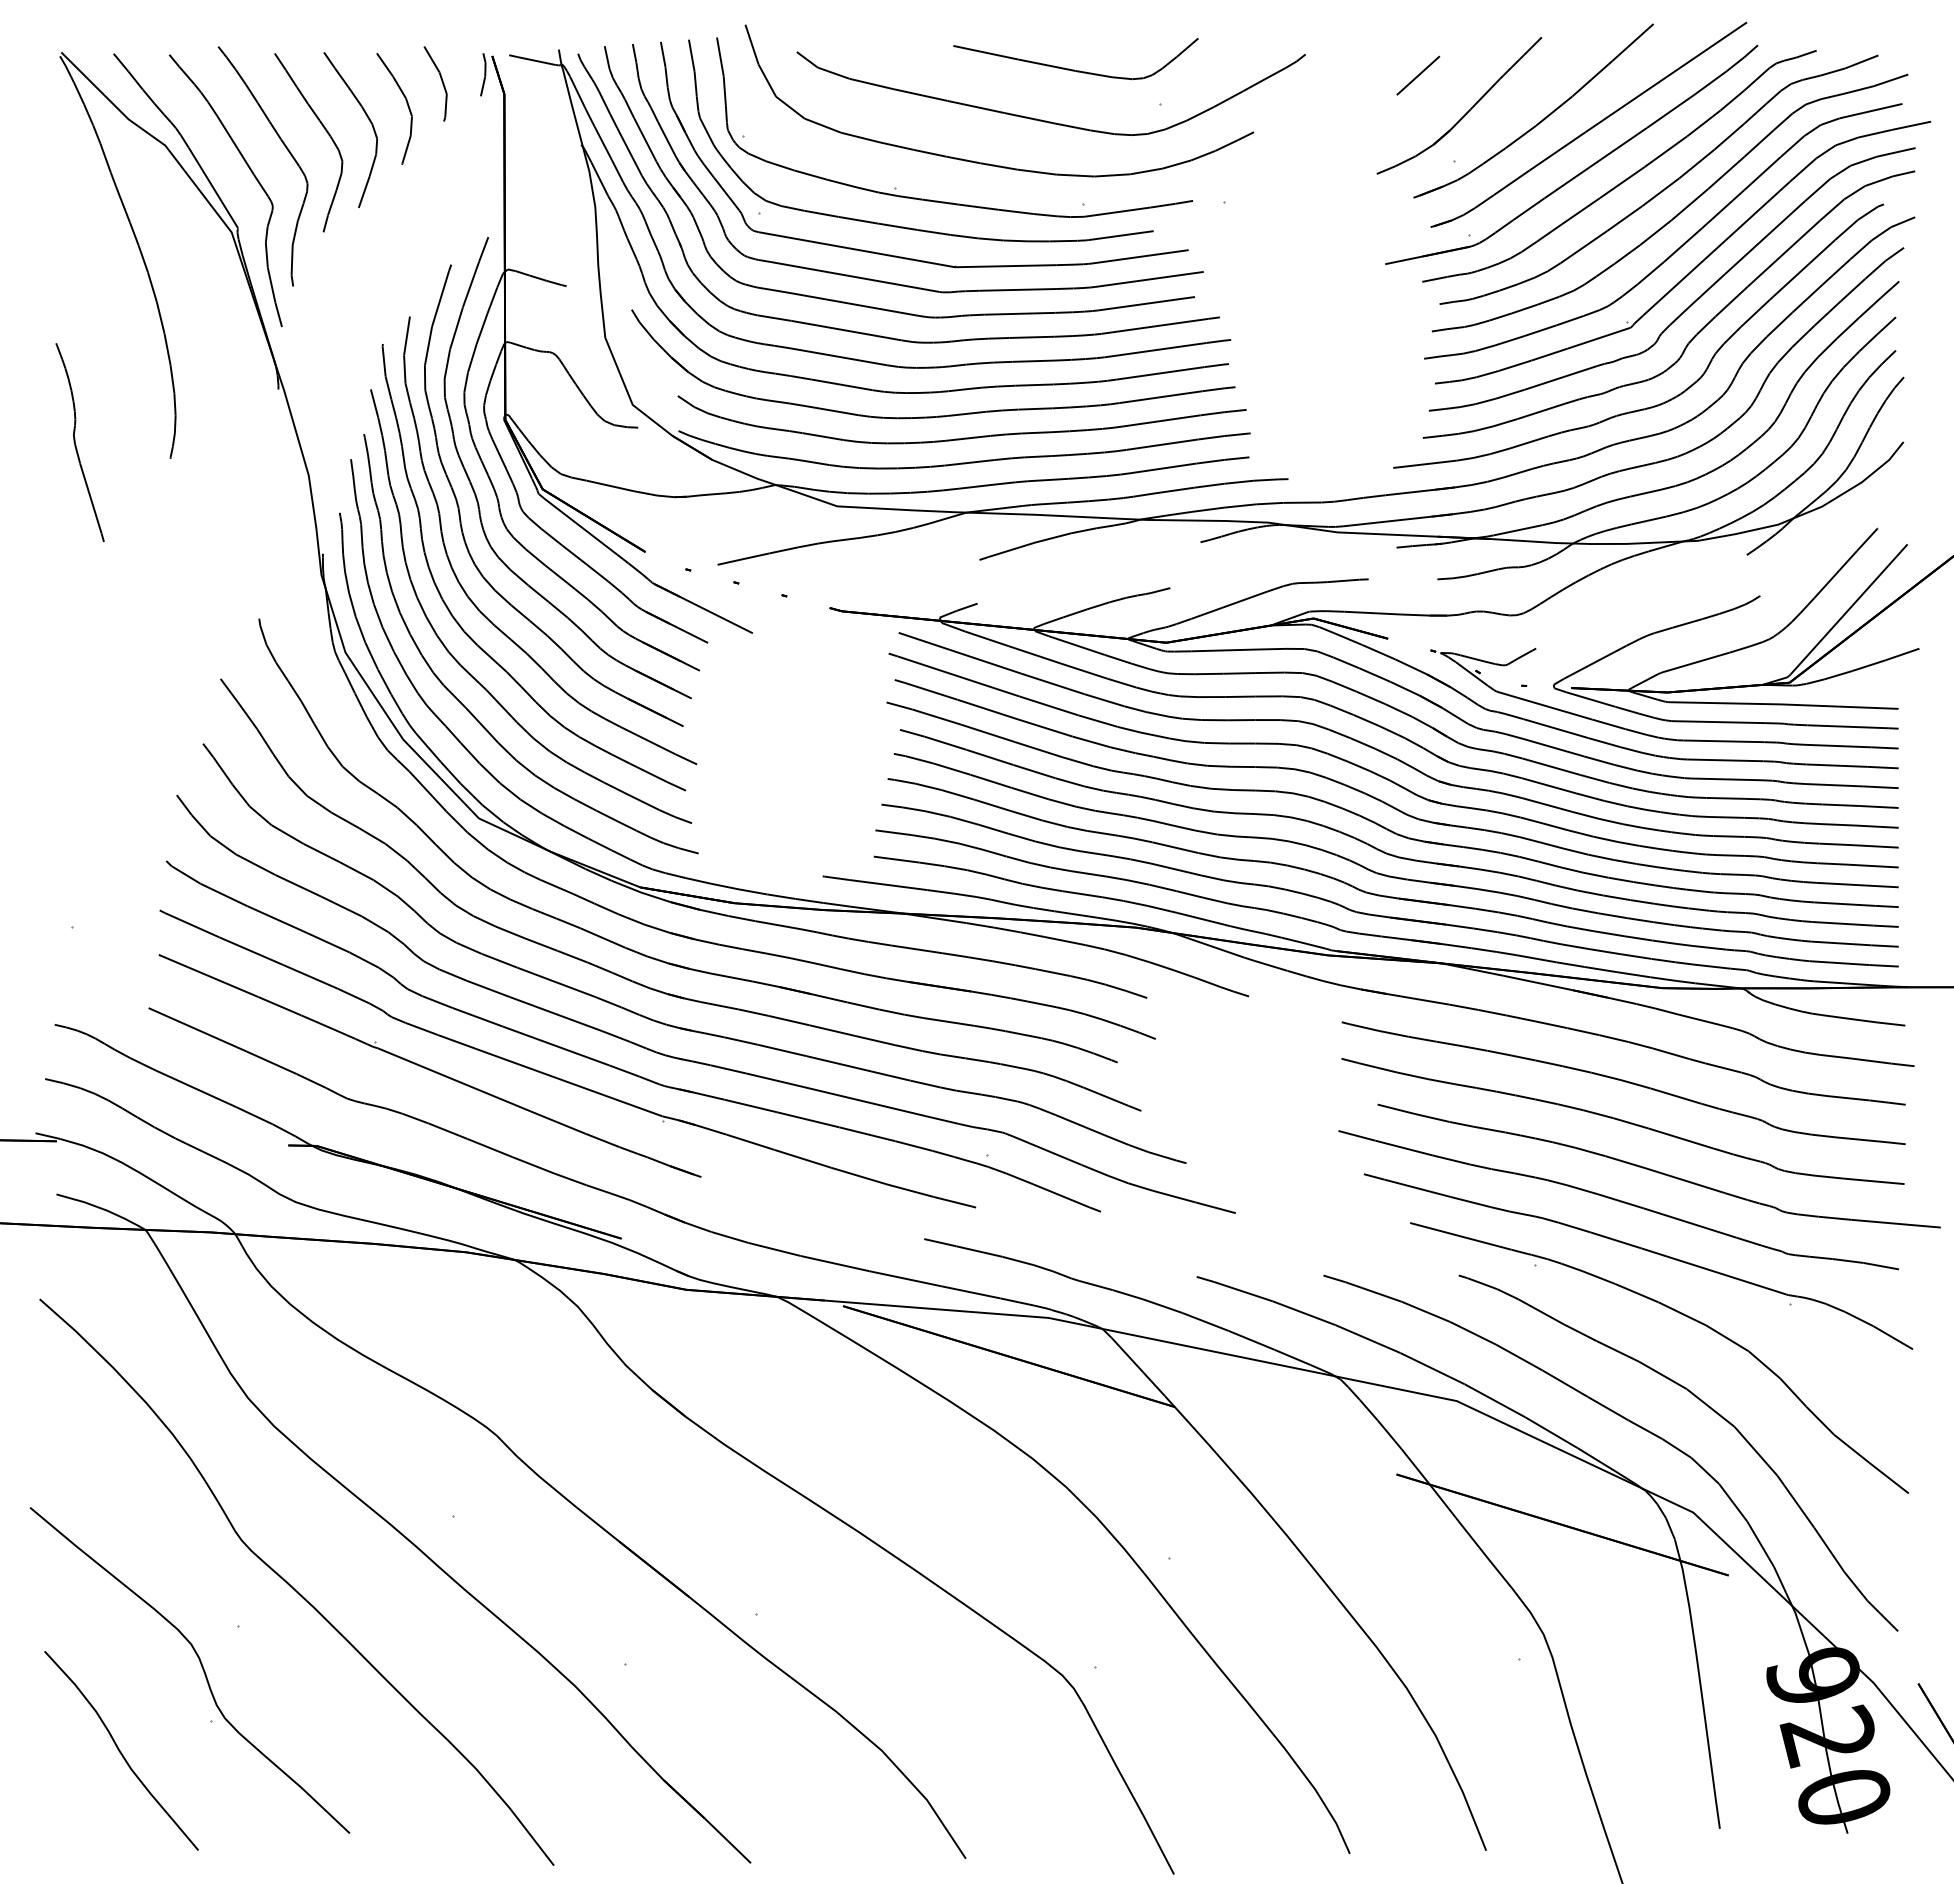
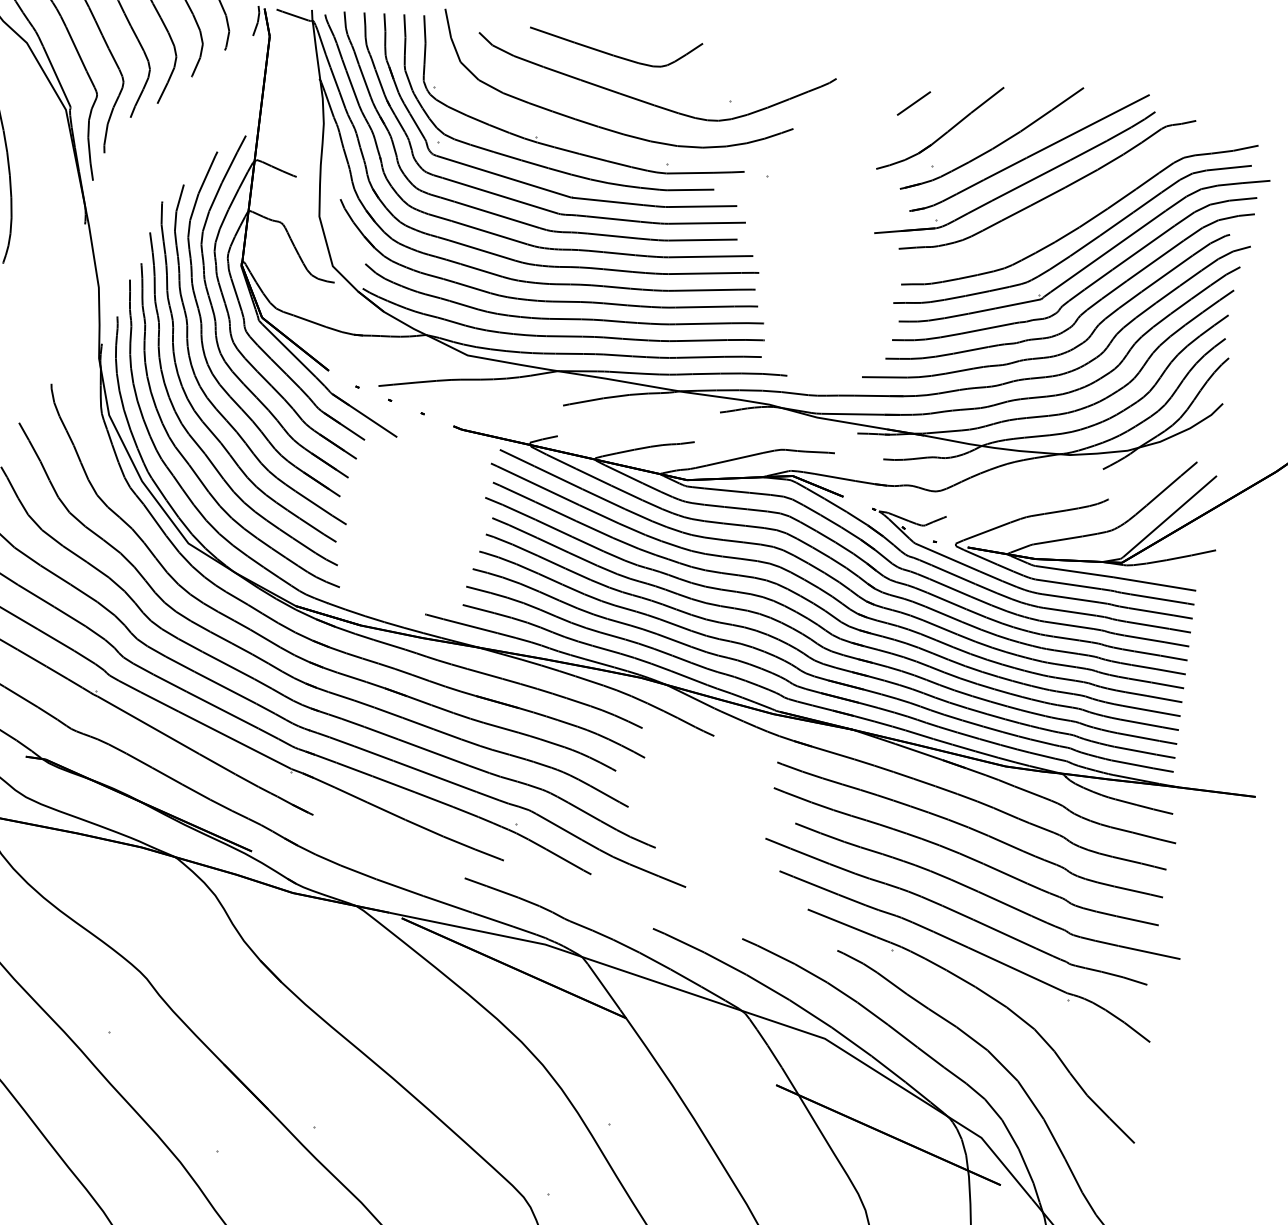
curve: (1074, 69) -> (613, 54), moved
curve: (1666, 186) -> (1078, 203), removed

